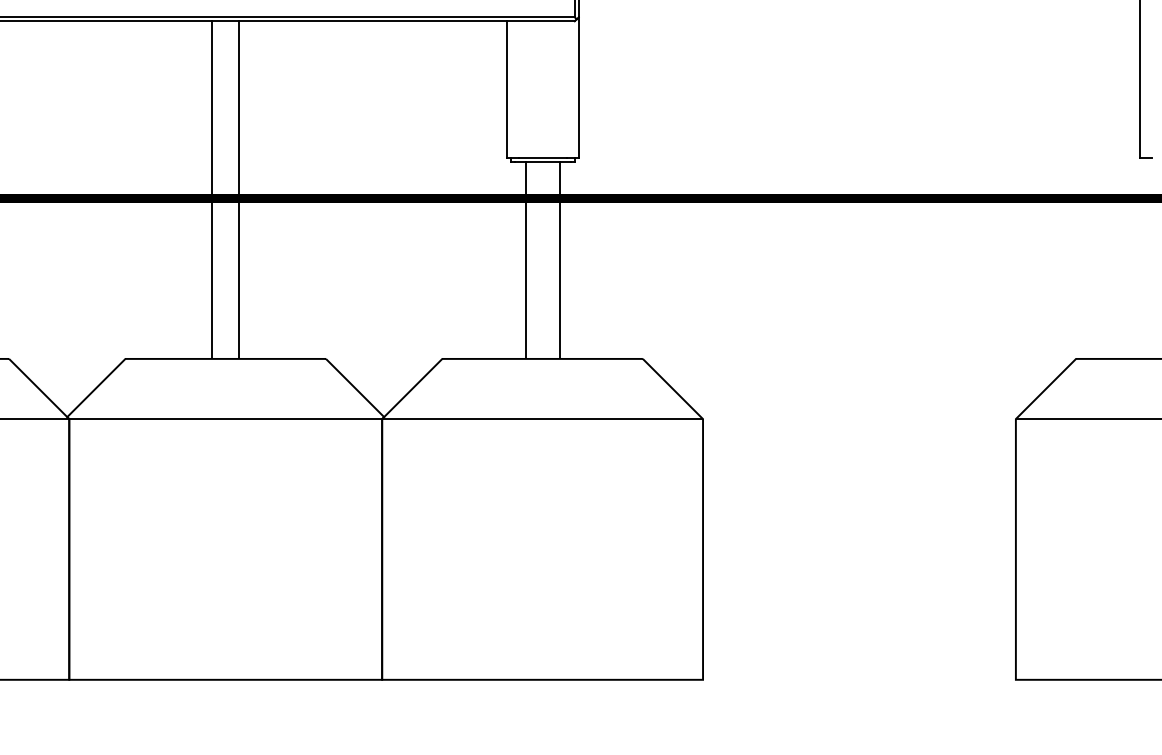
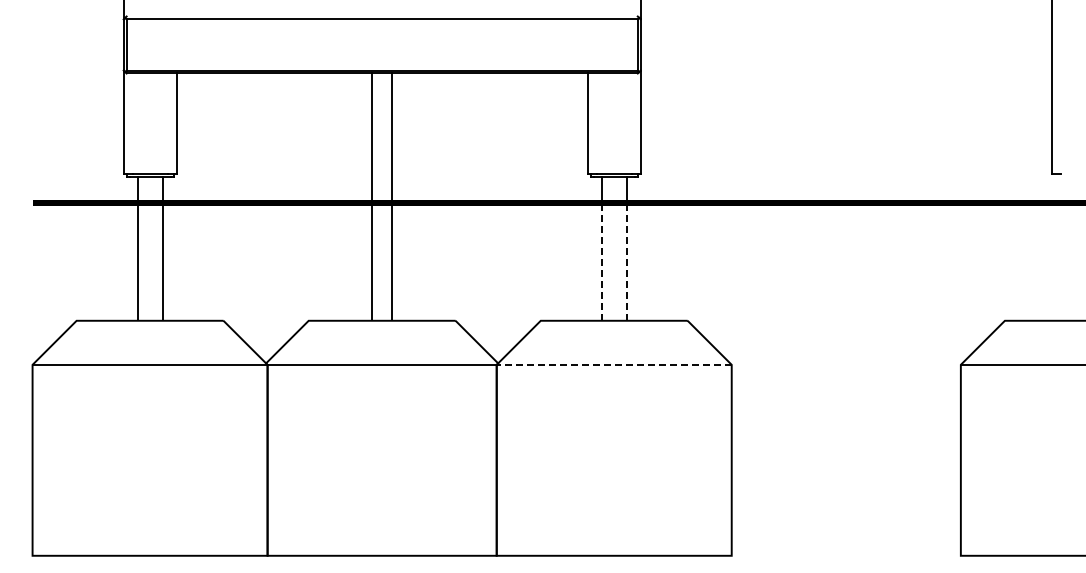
line: (542, 198) -> (614, 203), solid -> dashed
line: (542, 418) -> (614, 364), solid -> dashed

